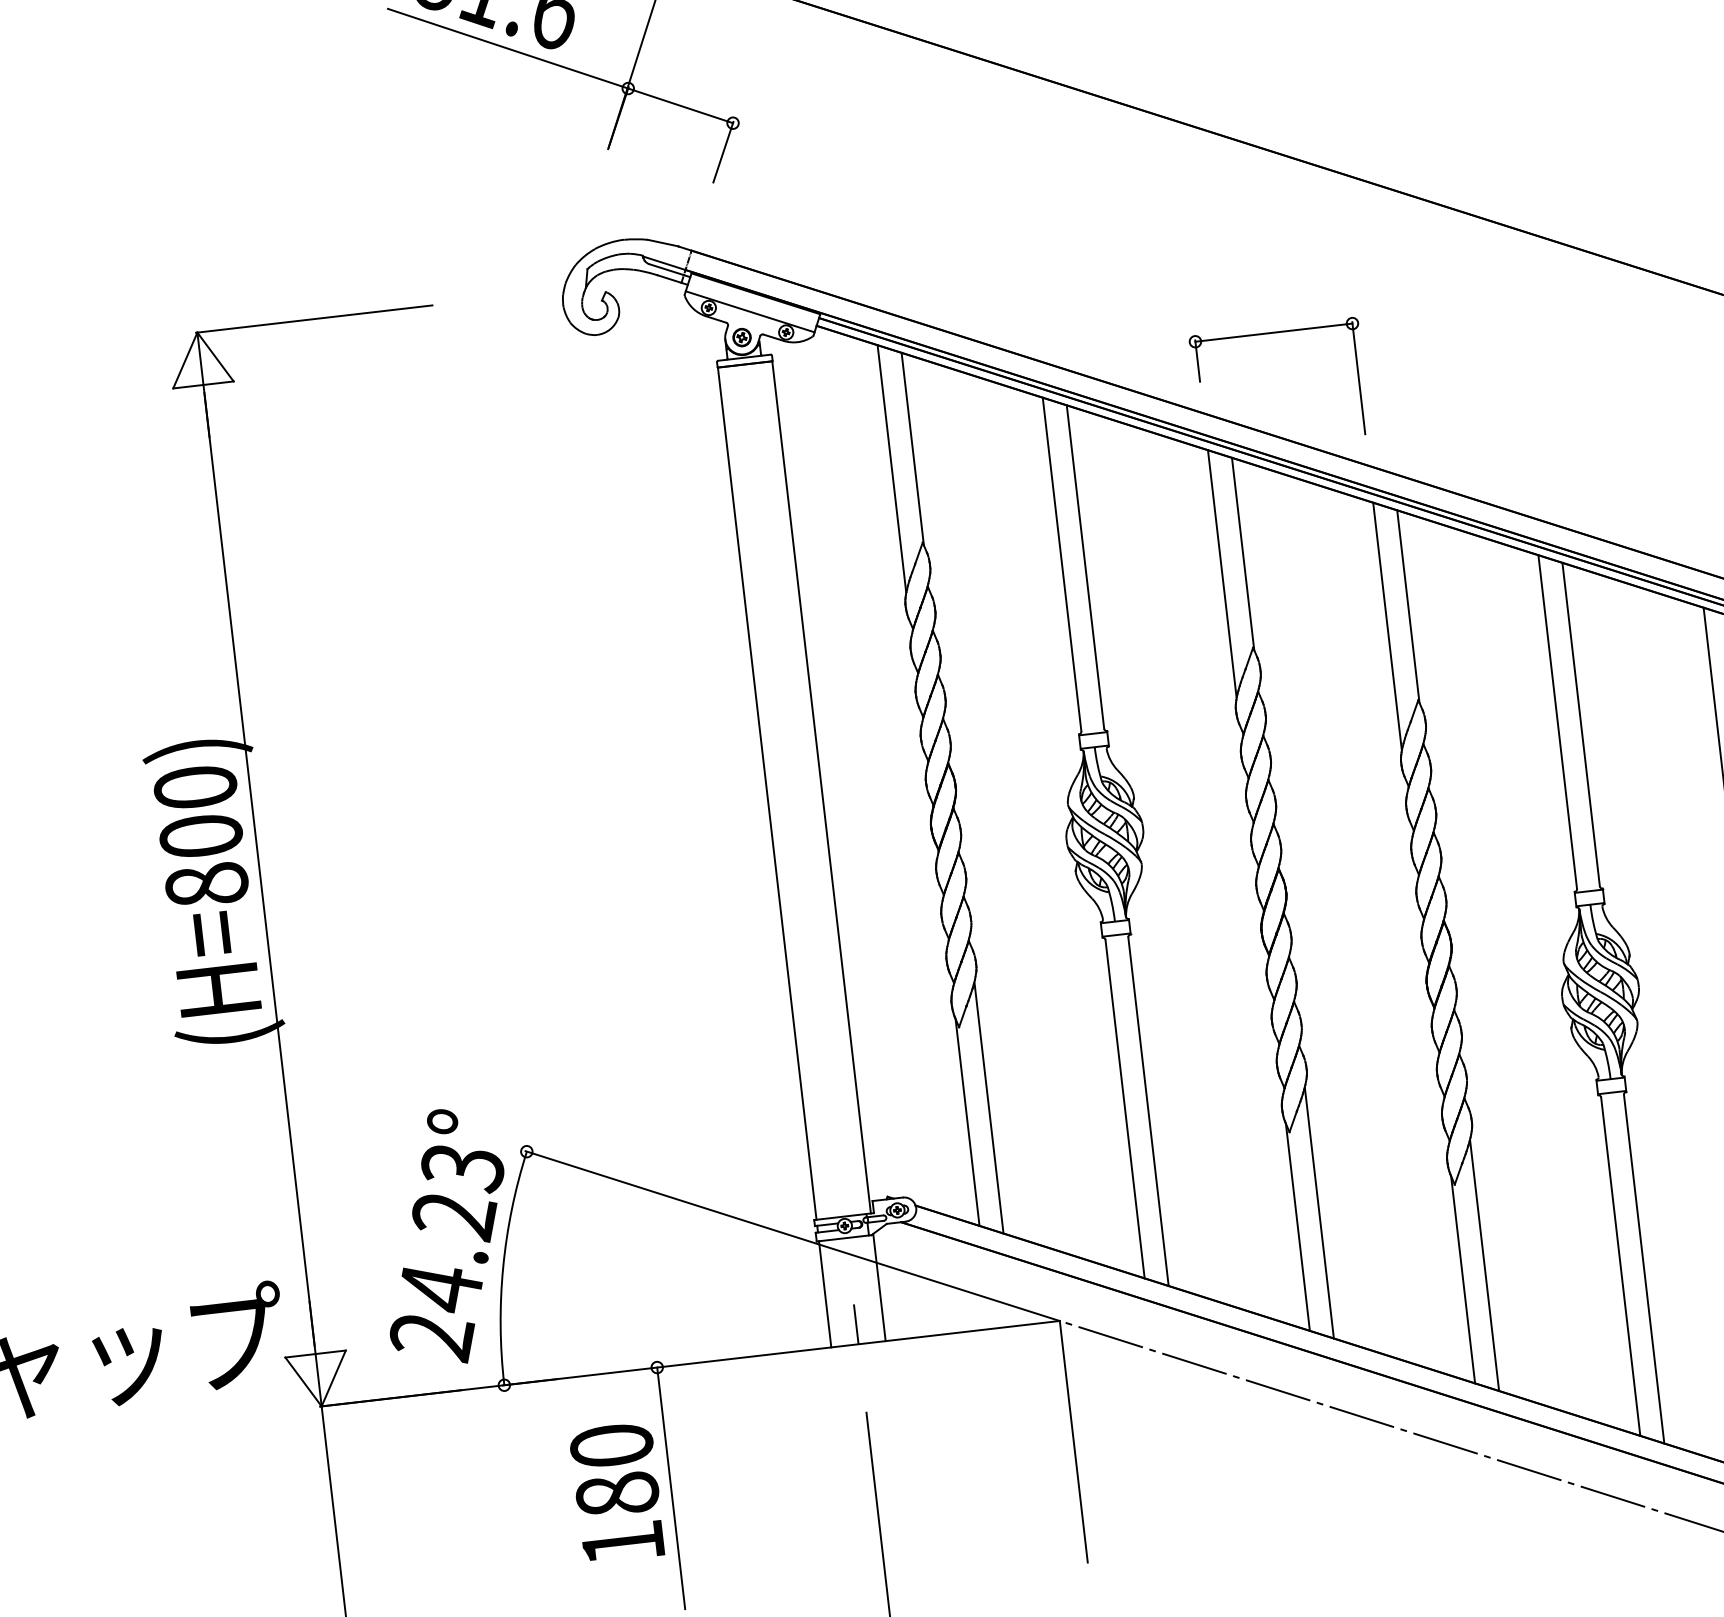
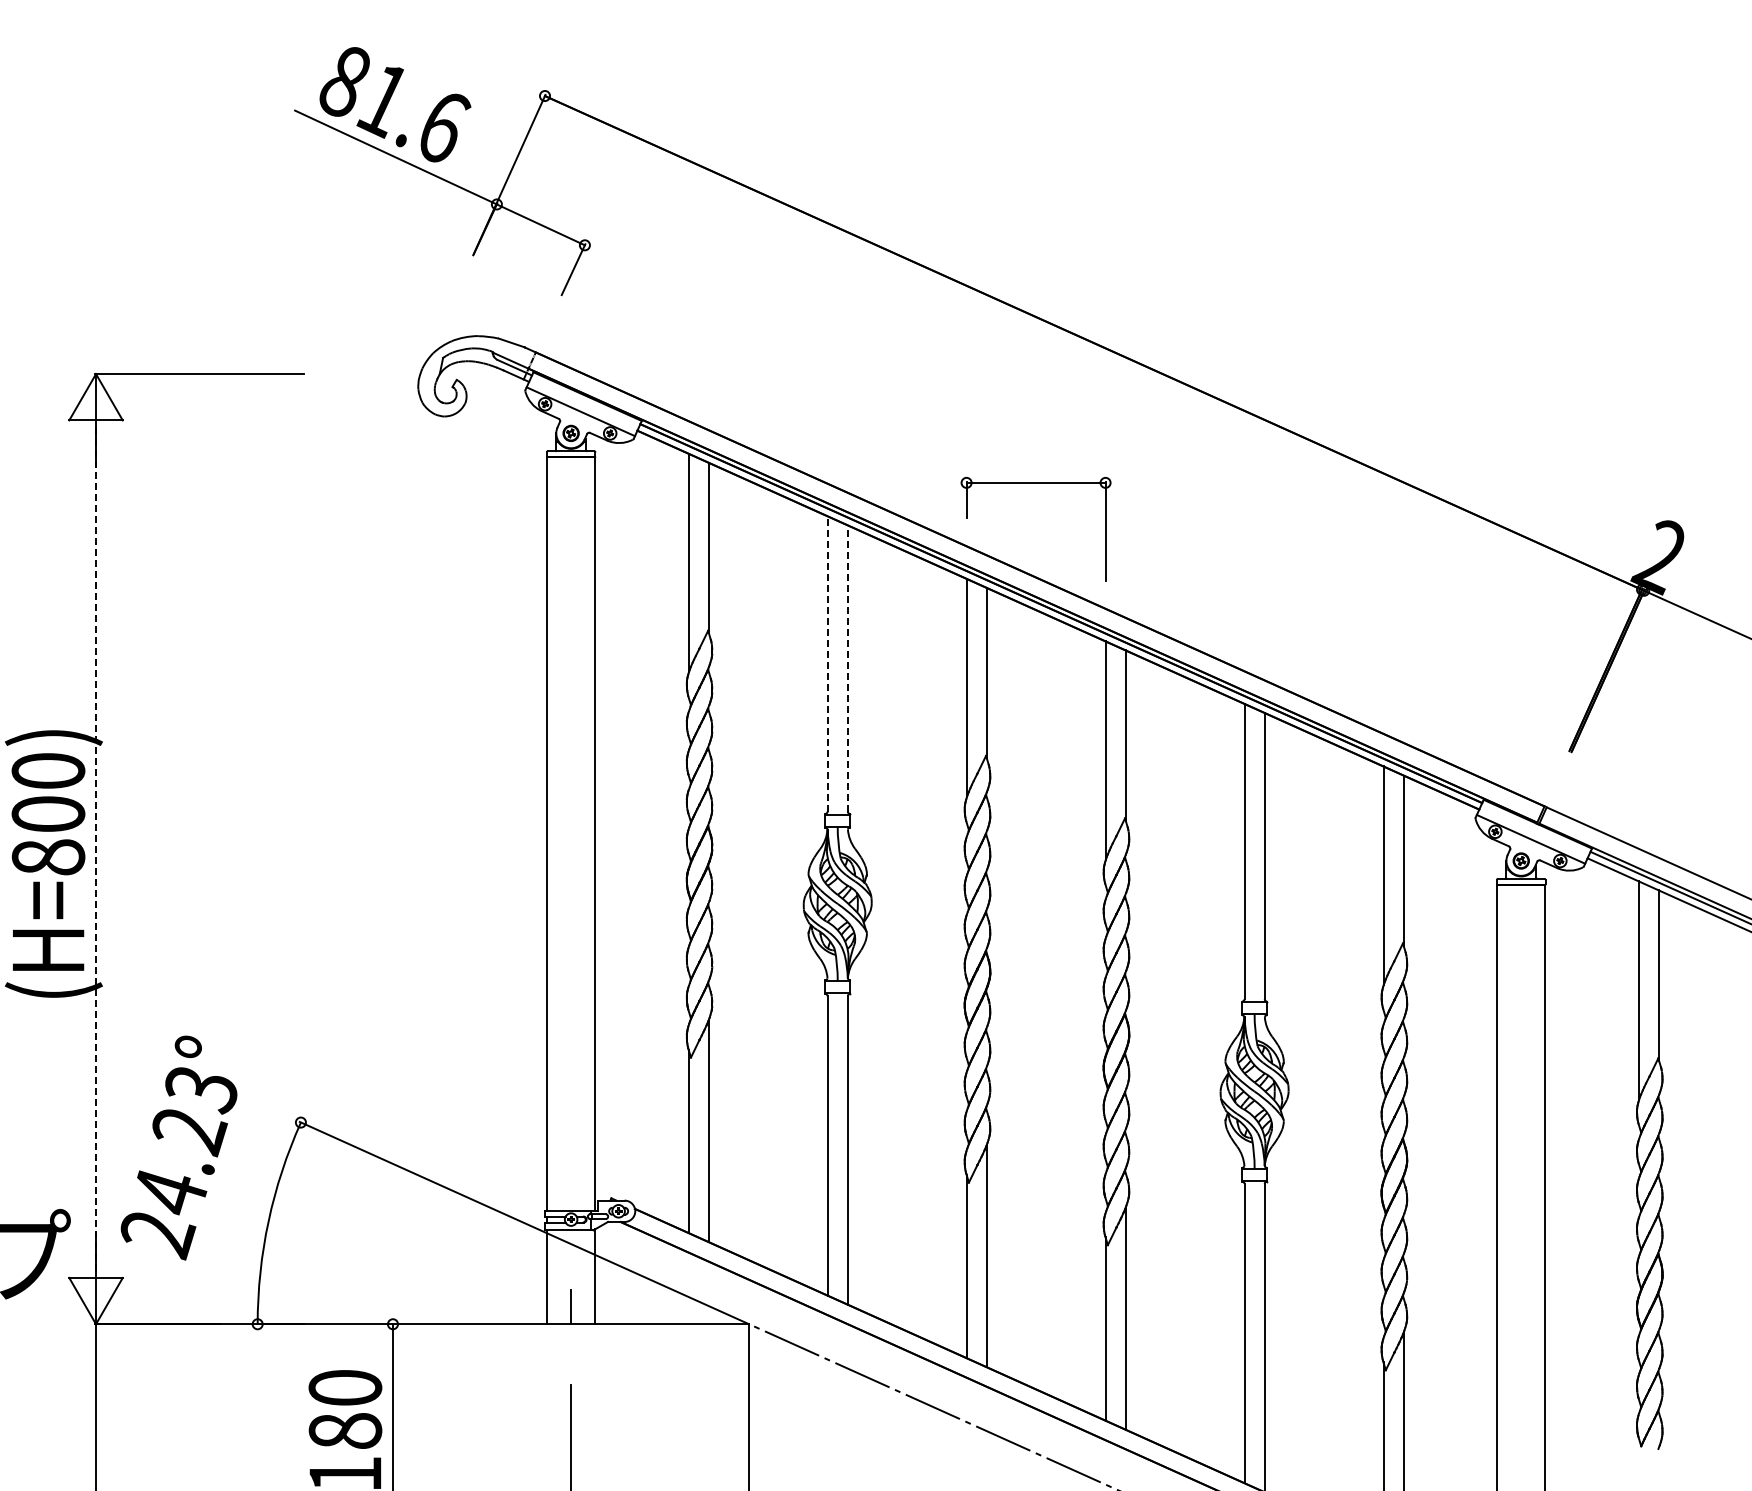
line: (1061, 564) -> (827, 663), solid -> dashed
line: (1085, 567) -> (847, 668), solid -> dashed
line: (260, 869) -> (96, 849), solid -> dashed
text: (444, 1236) -> (178, 1147), moved

